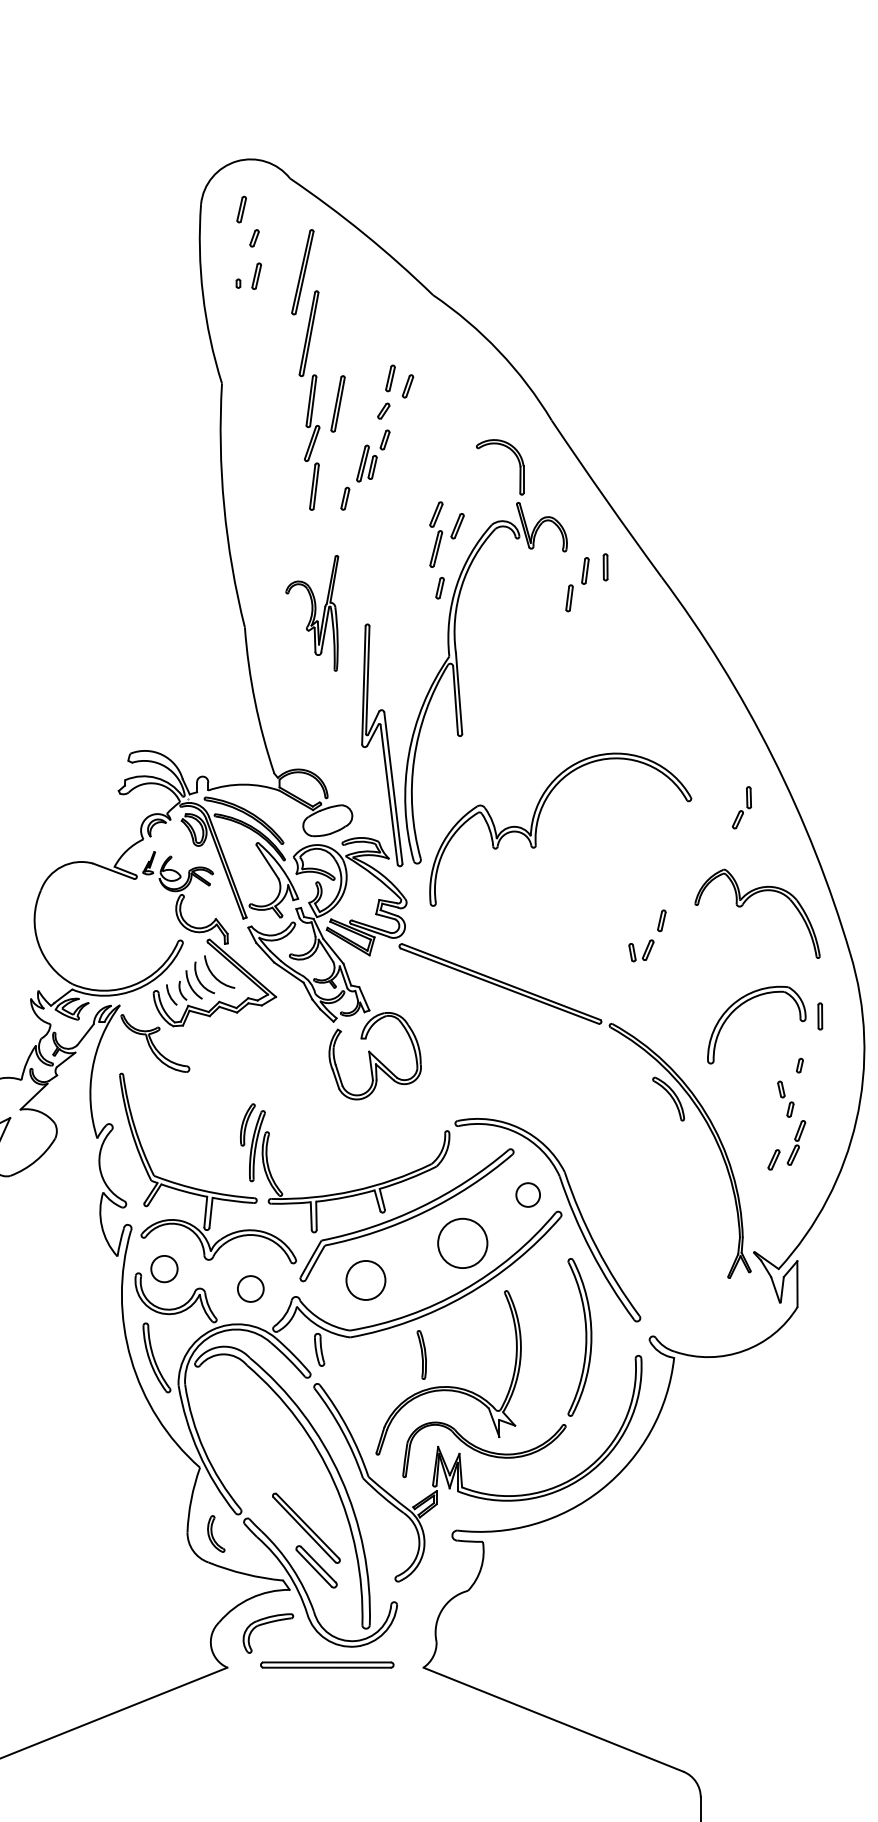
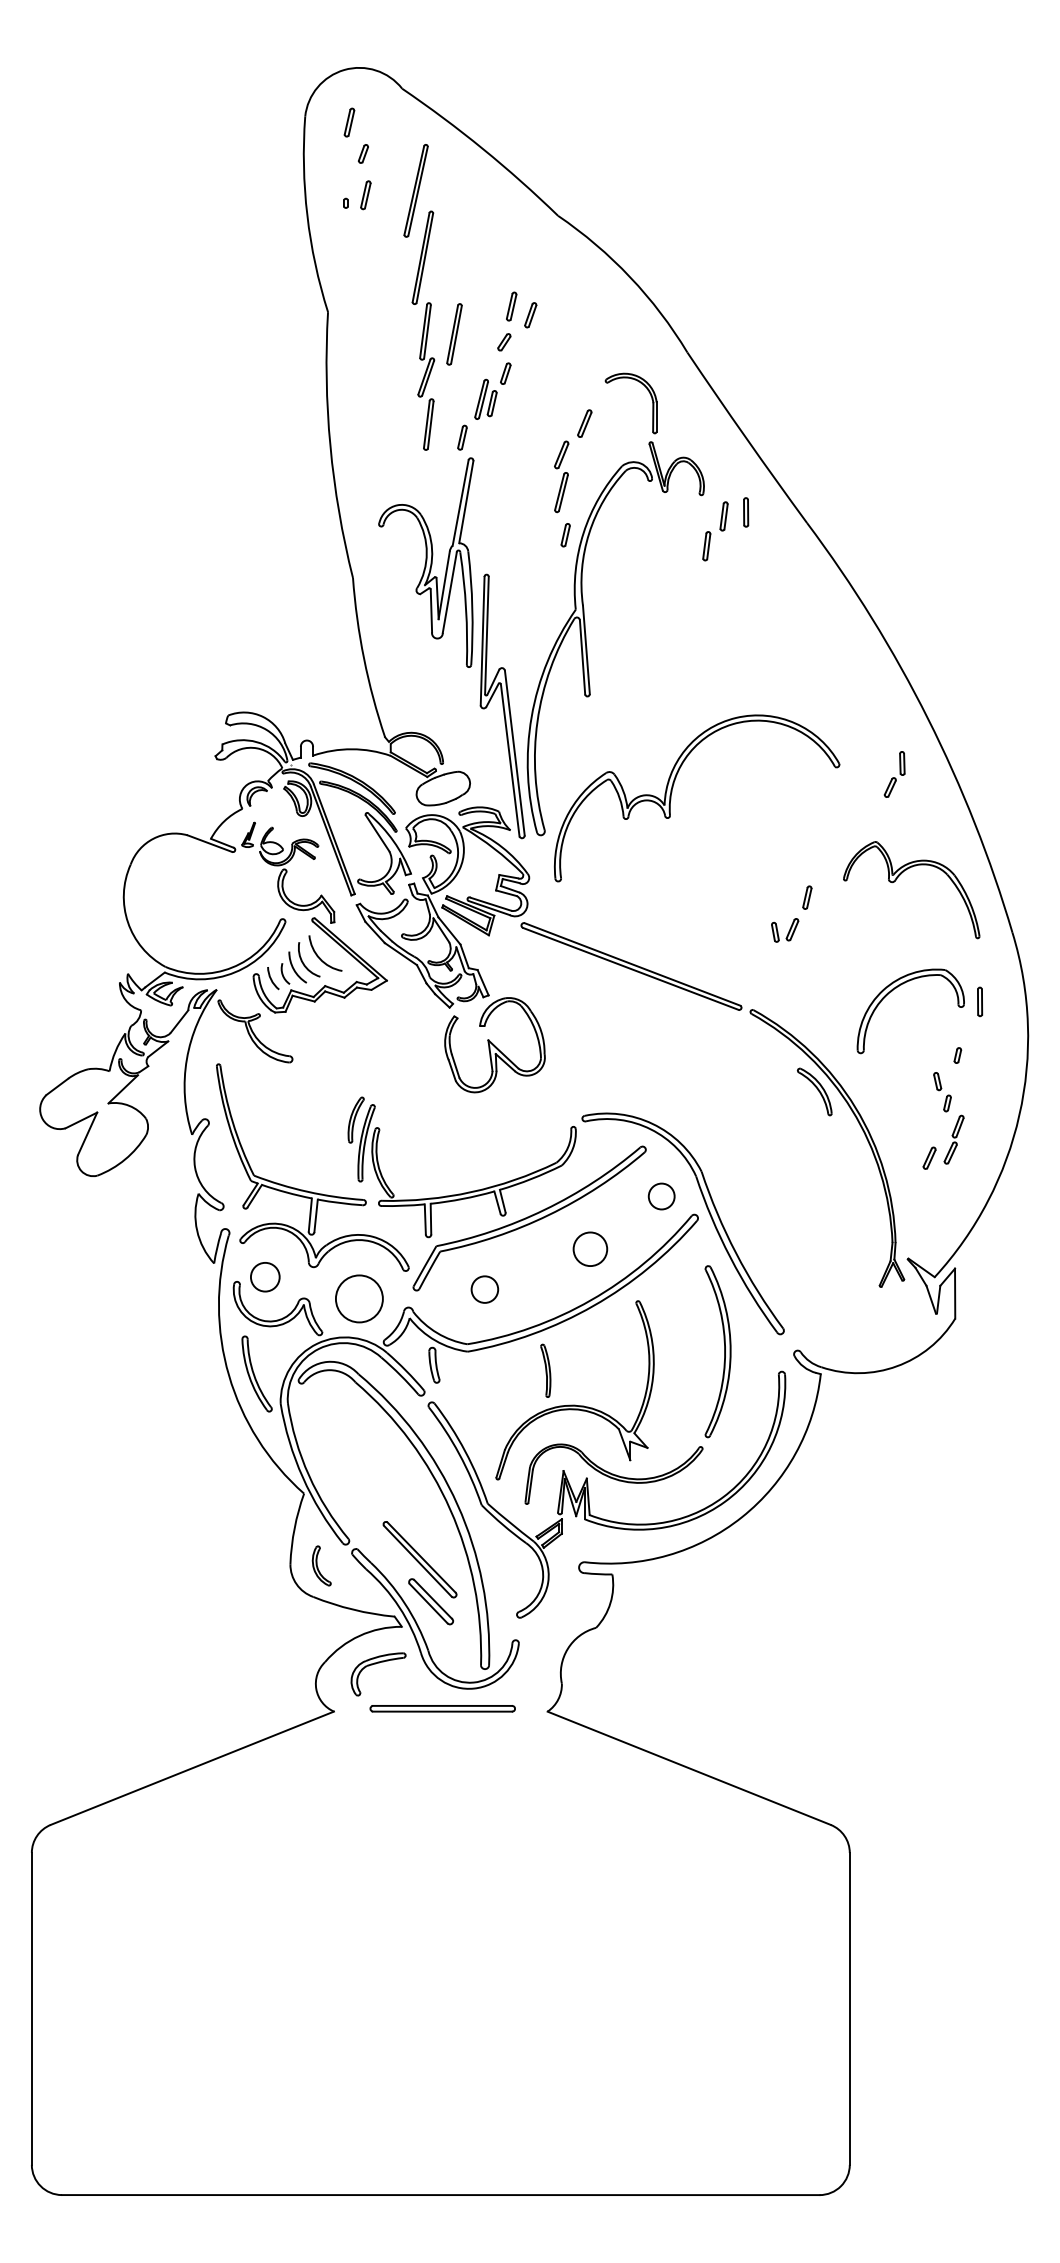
part: (457, 526) -> (584, 423), moved
part: (312, 613) -> (426, 562), size x1.67
circle: (462, 1243) -> (590, 1249), size x0.62
circle: (365, 1280) -> (484, 1289), size x0.62
circle: (249, 1288) -> (358, 1298), size x1.67

